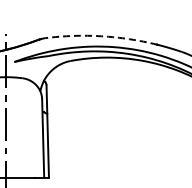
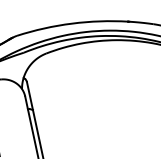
arc: (101, 36) -> (71, 23), dashed -> solid

